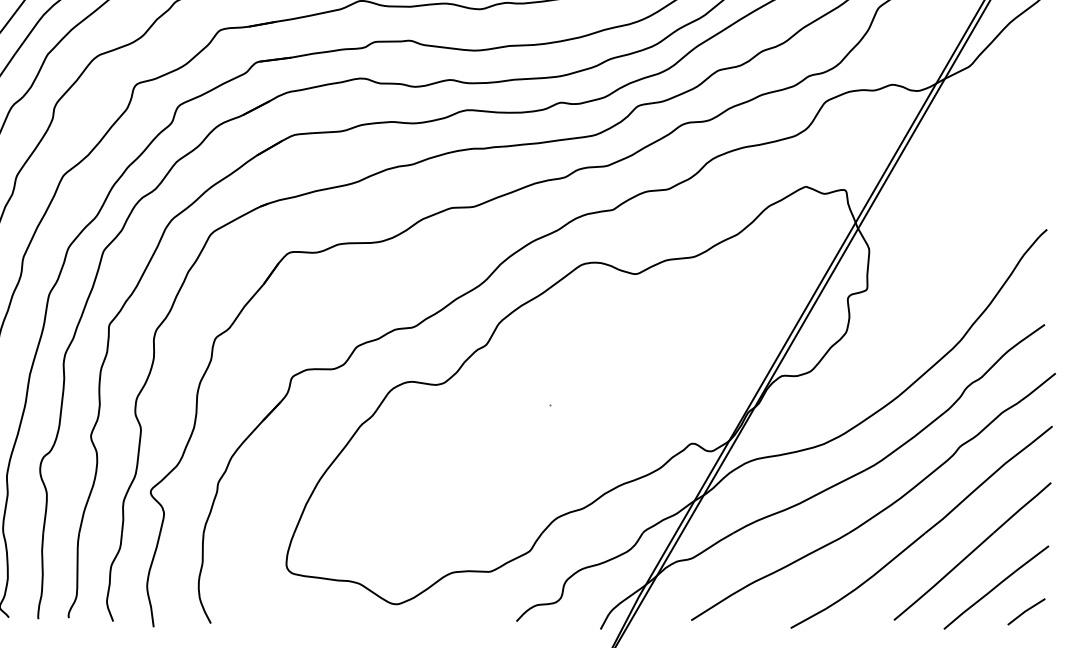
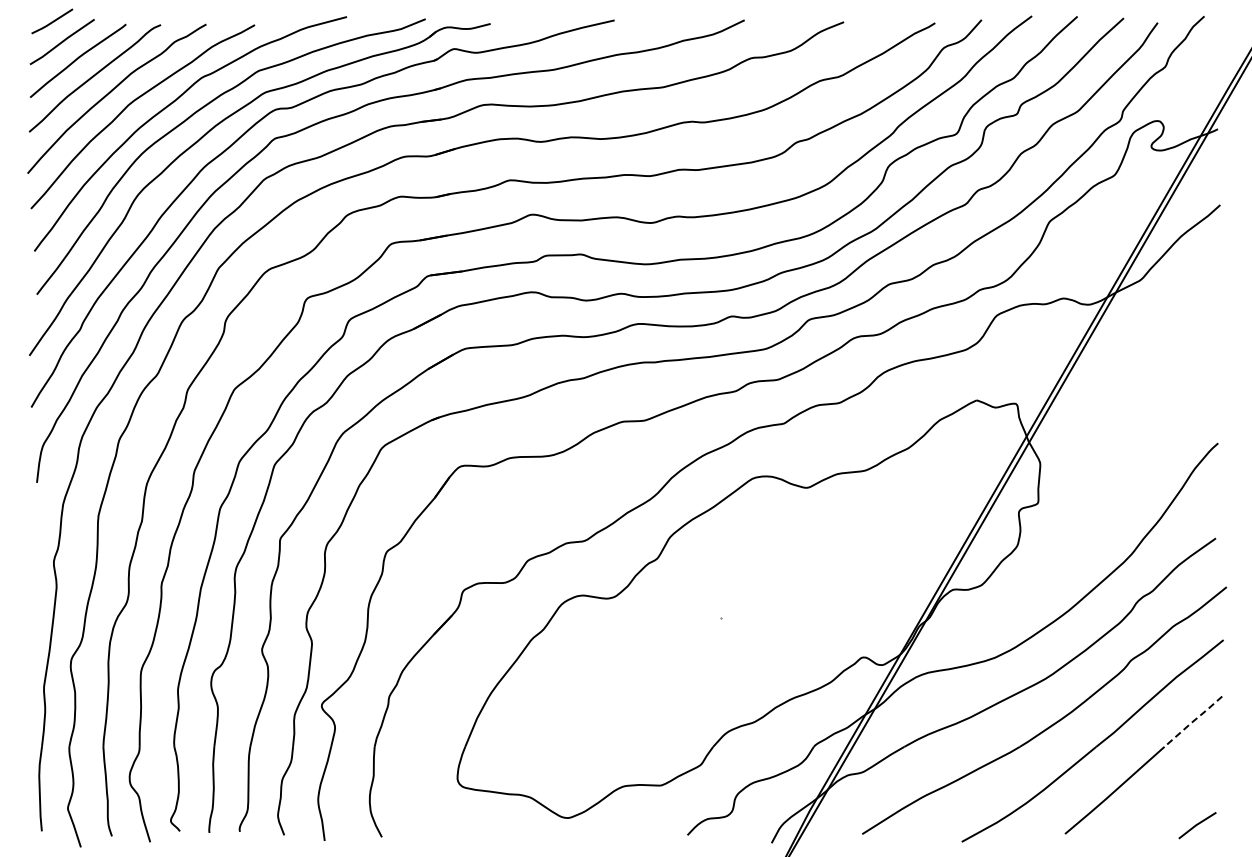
line: (1022, 507) -> (1193, 721), solid -> dashed
curve: (996, 587) -> (1167, 801), removed

